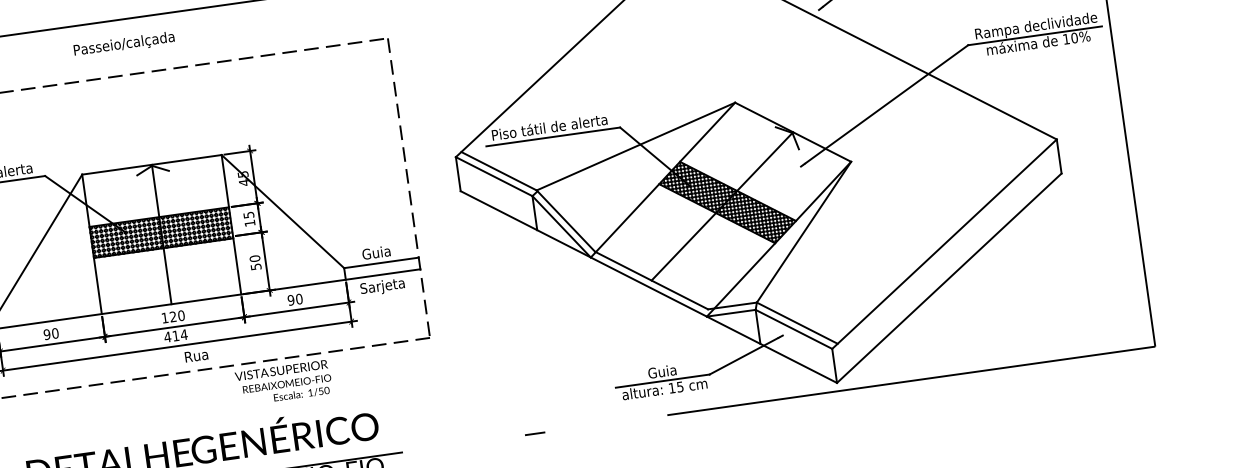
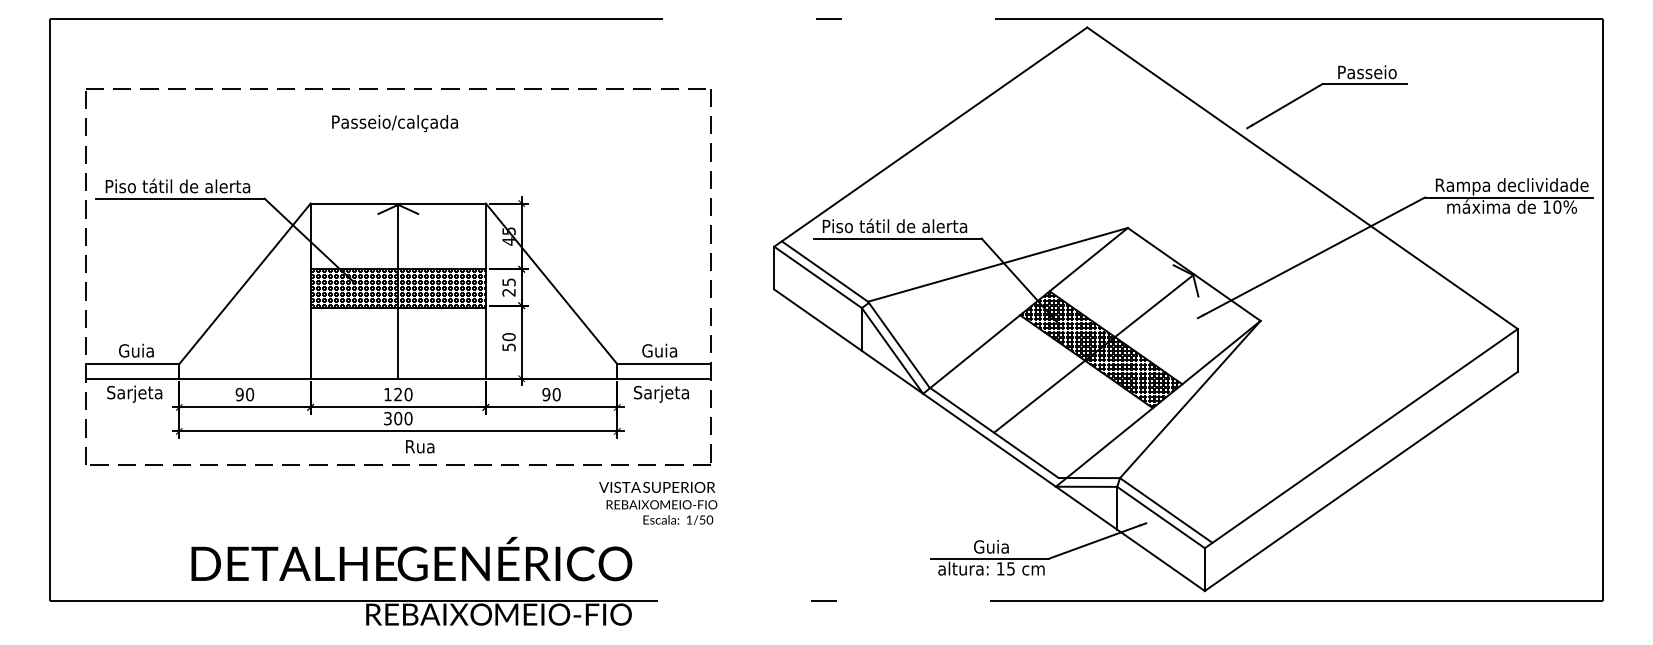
text: (123, 44) -> (394, 123), moved
text: (249, 223) -> (508, 292), 15 -> 25
text: (175, 335) -> (397, 418), 414 -> 300
text: (284, 383) -> (658, 503), moved

